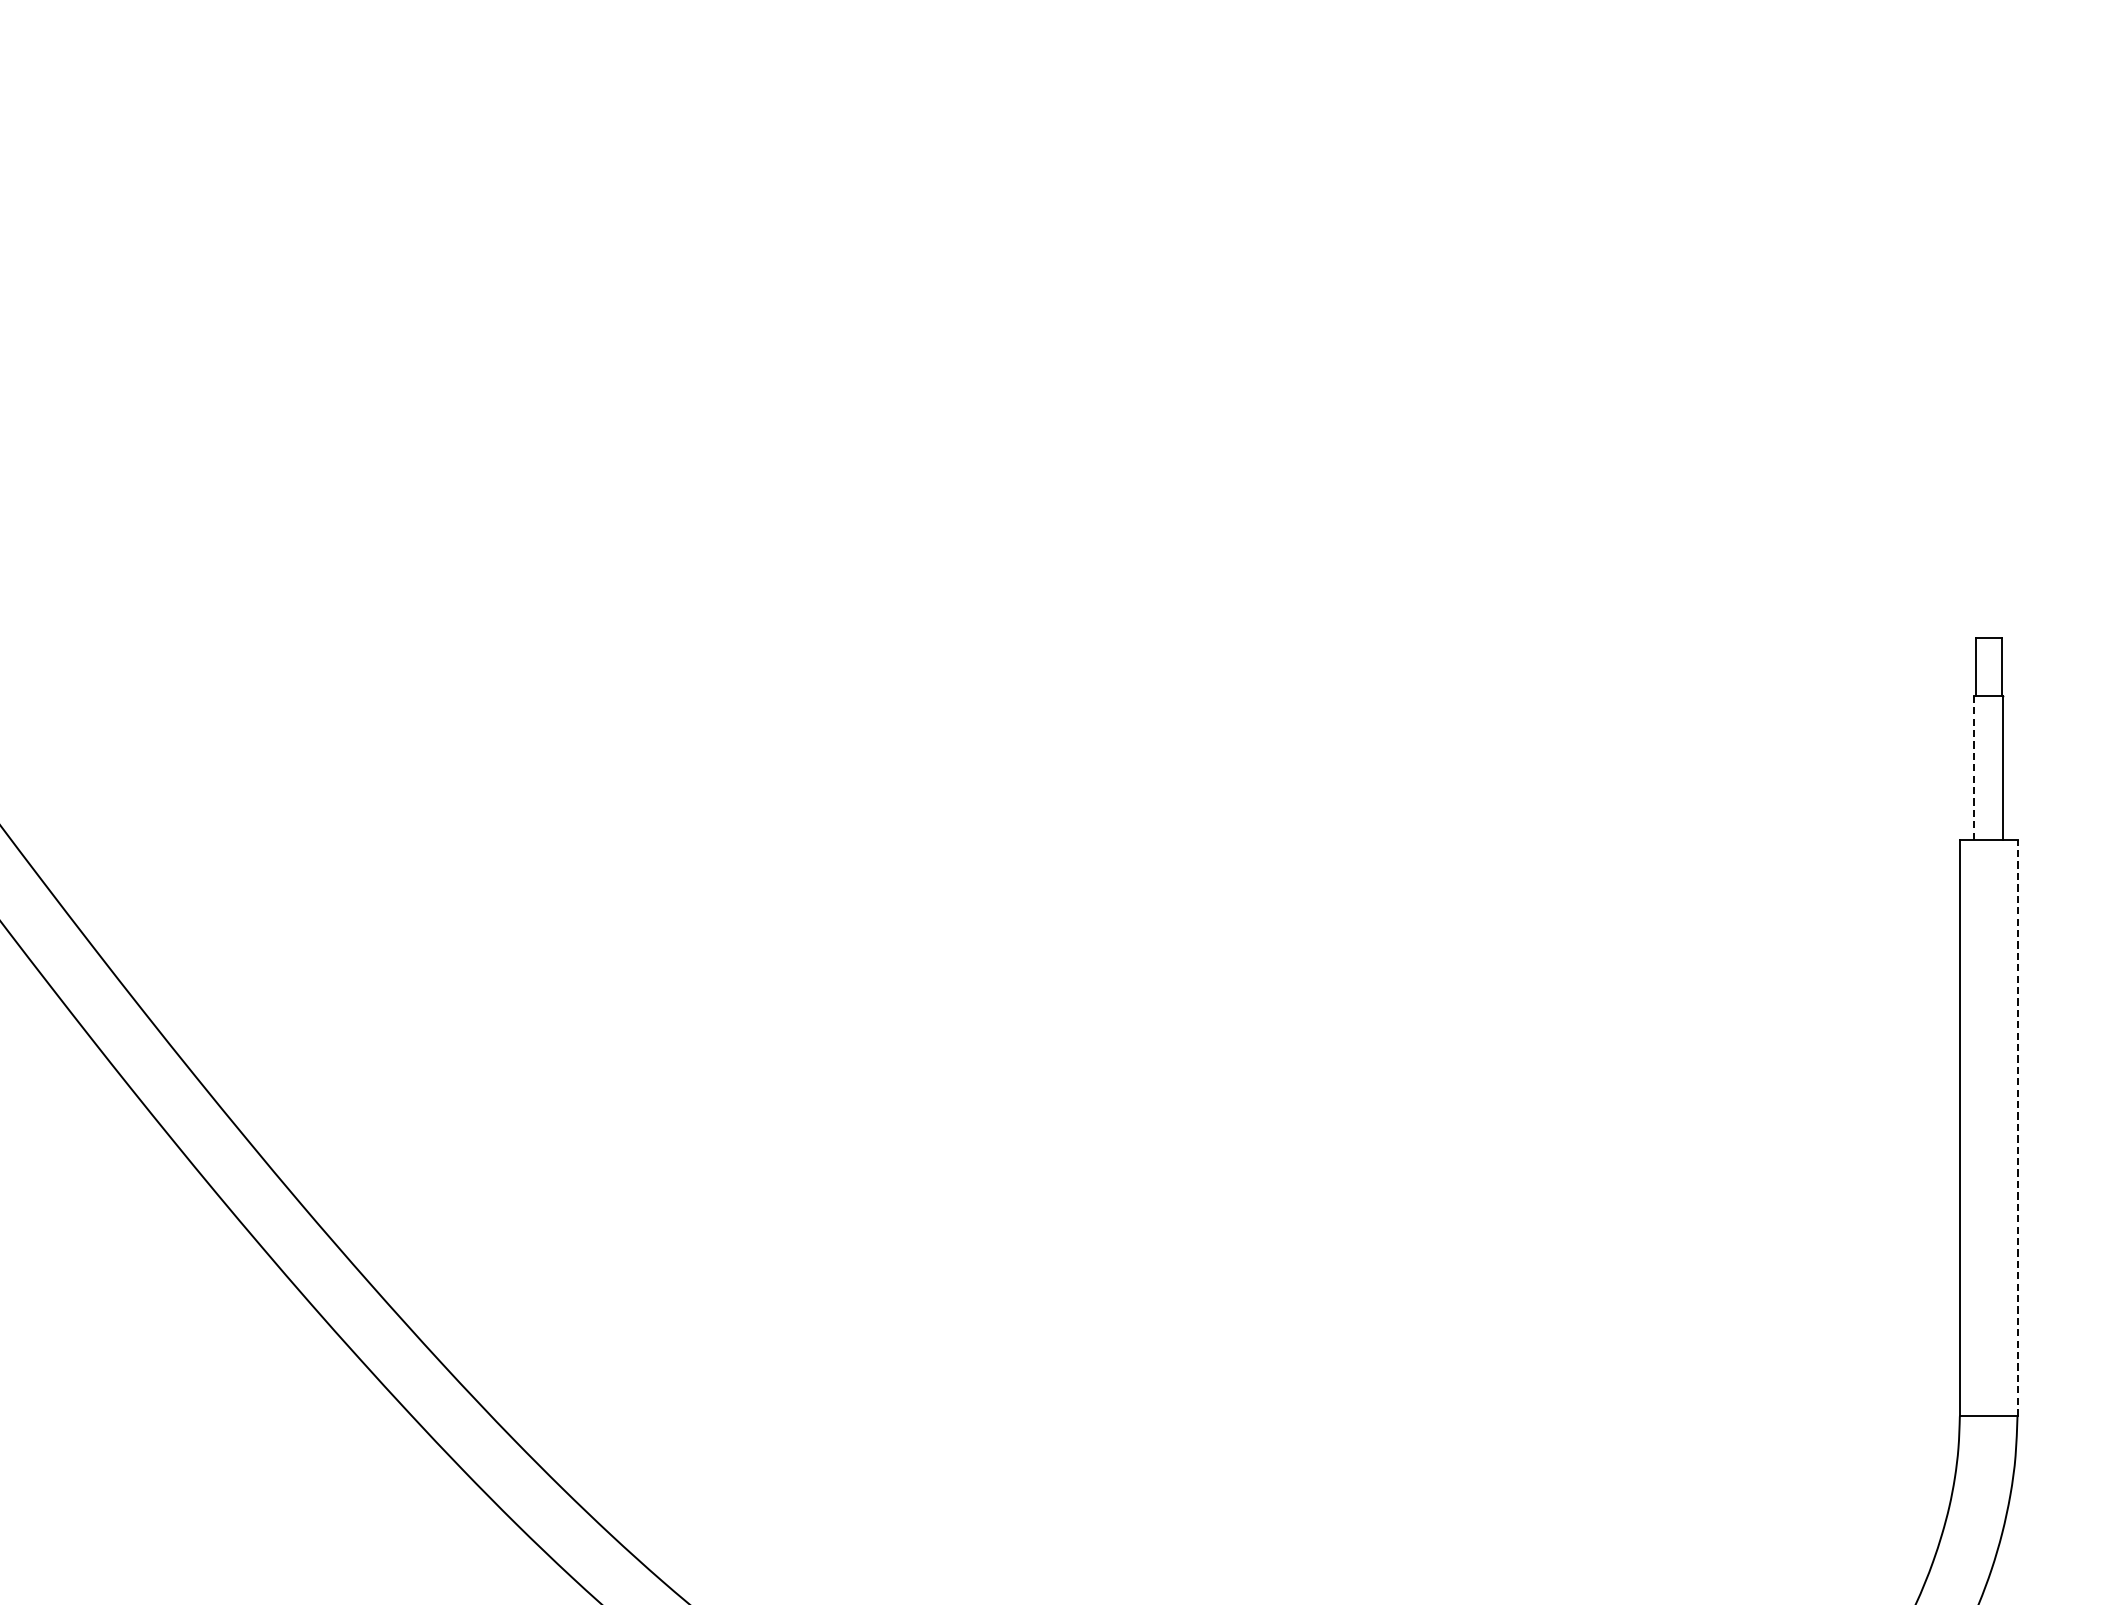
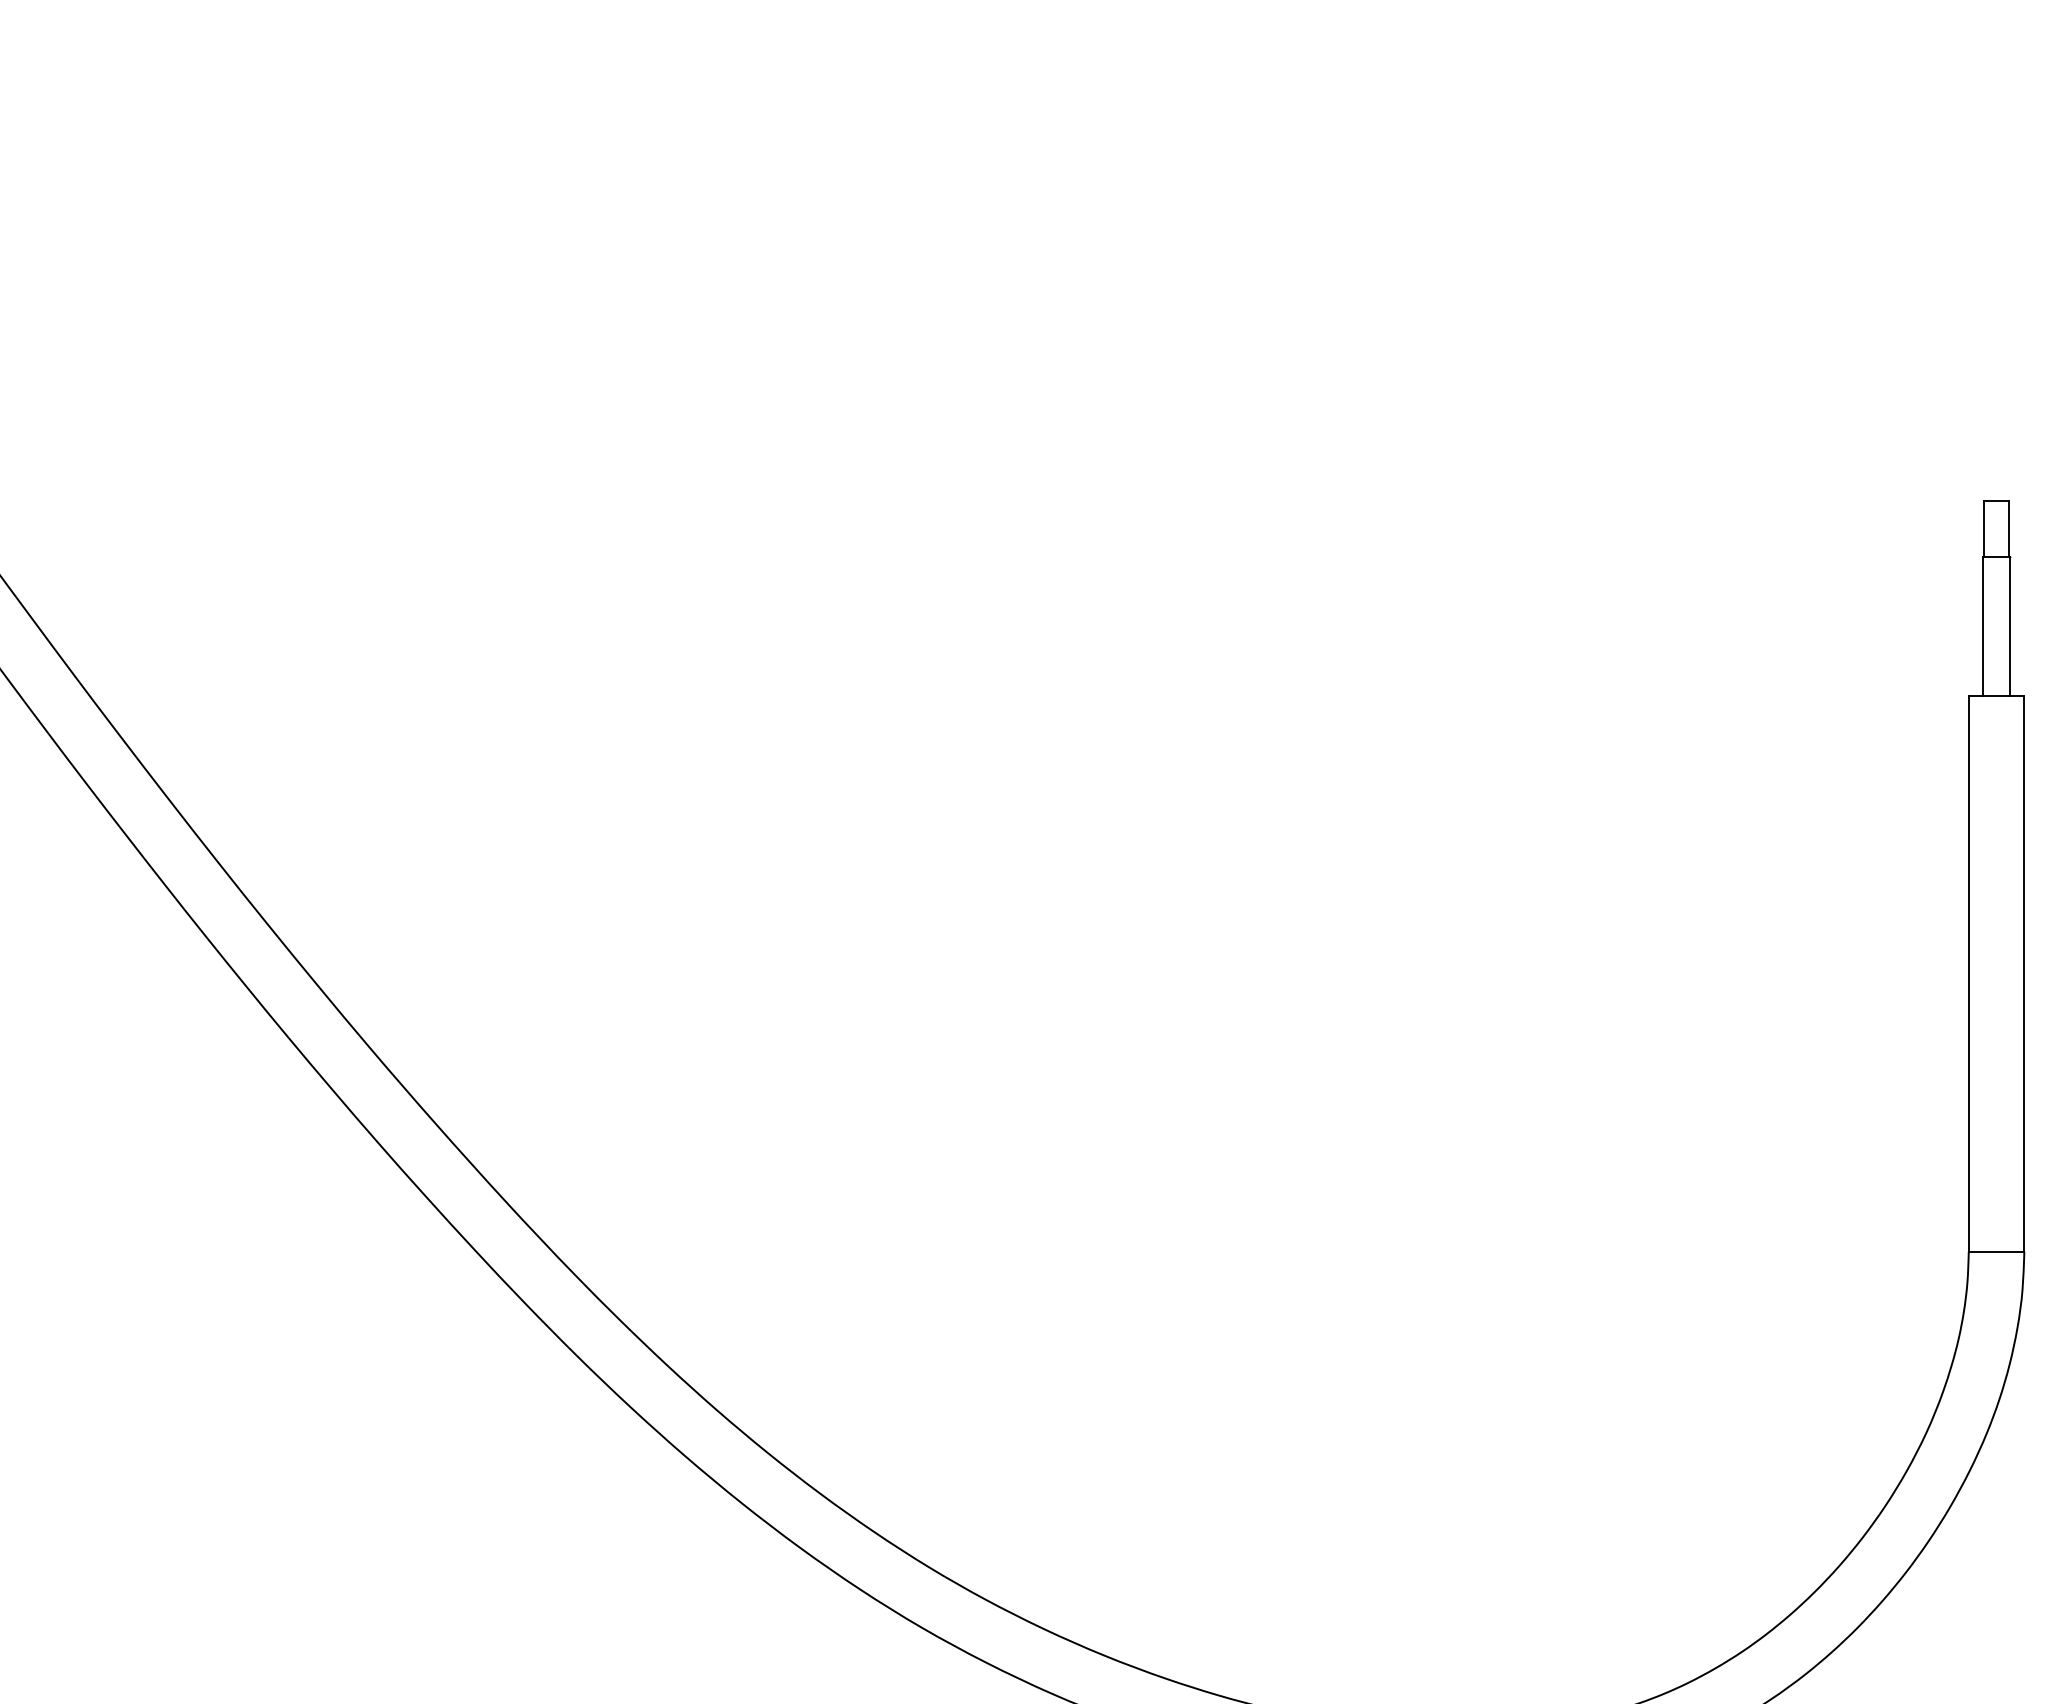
line: (1974, 767) -> (1982, 626), dashed -> solid
line: (2017, 1127) -> (2024, 973), dashed -> solid

